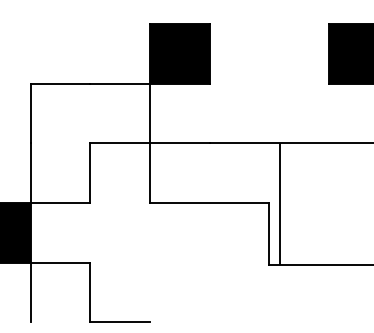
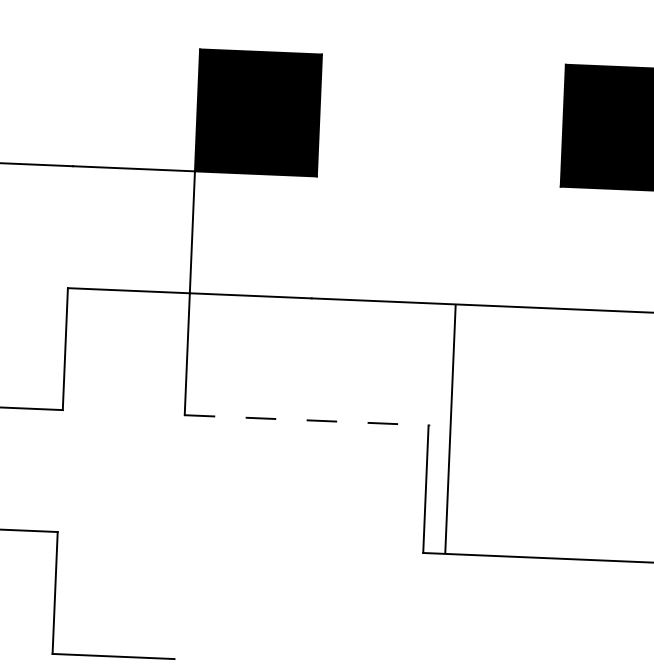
line: (209, 203) -> (306, 421), solid -> dashed

